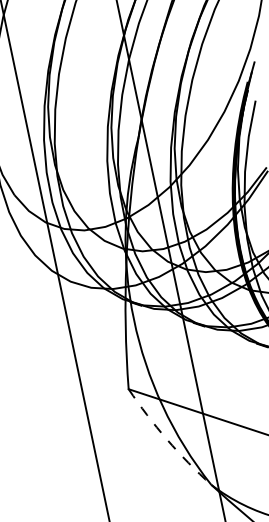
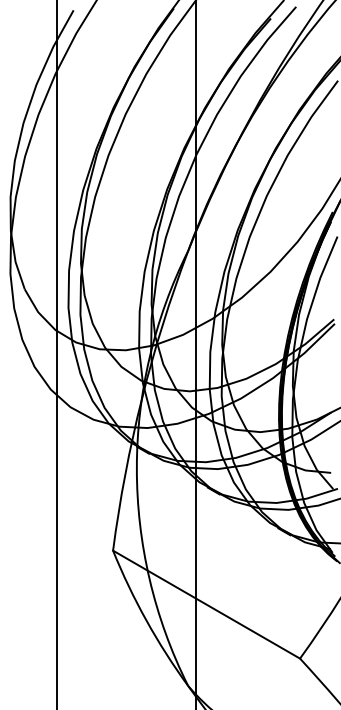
arc: (167, 439) -> (146, 620), dashed -> solid

